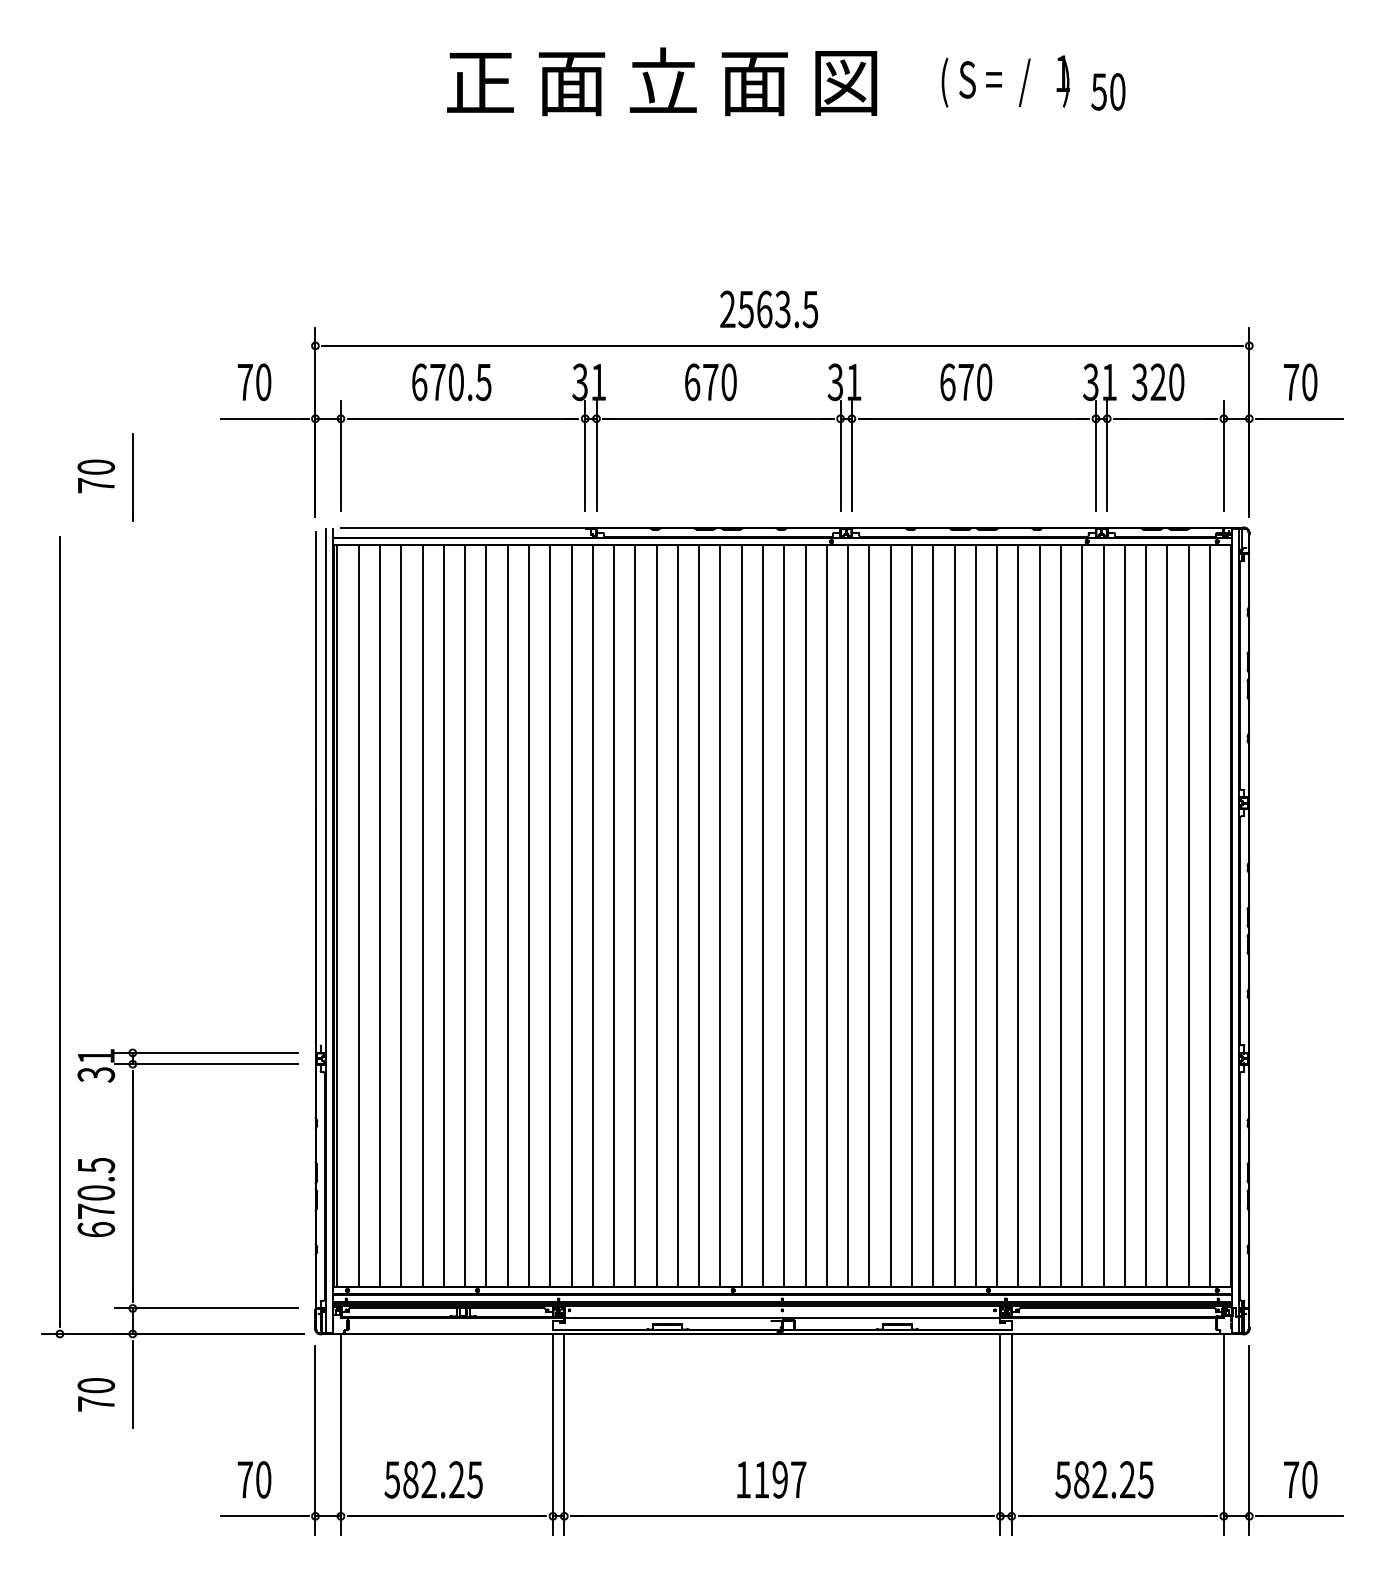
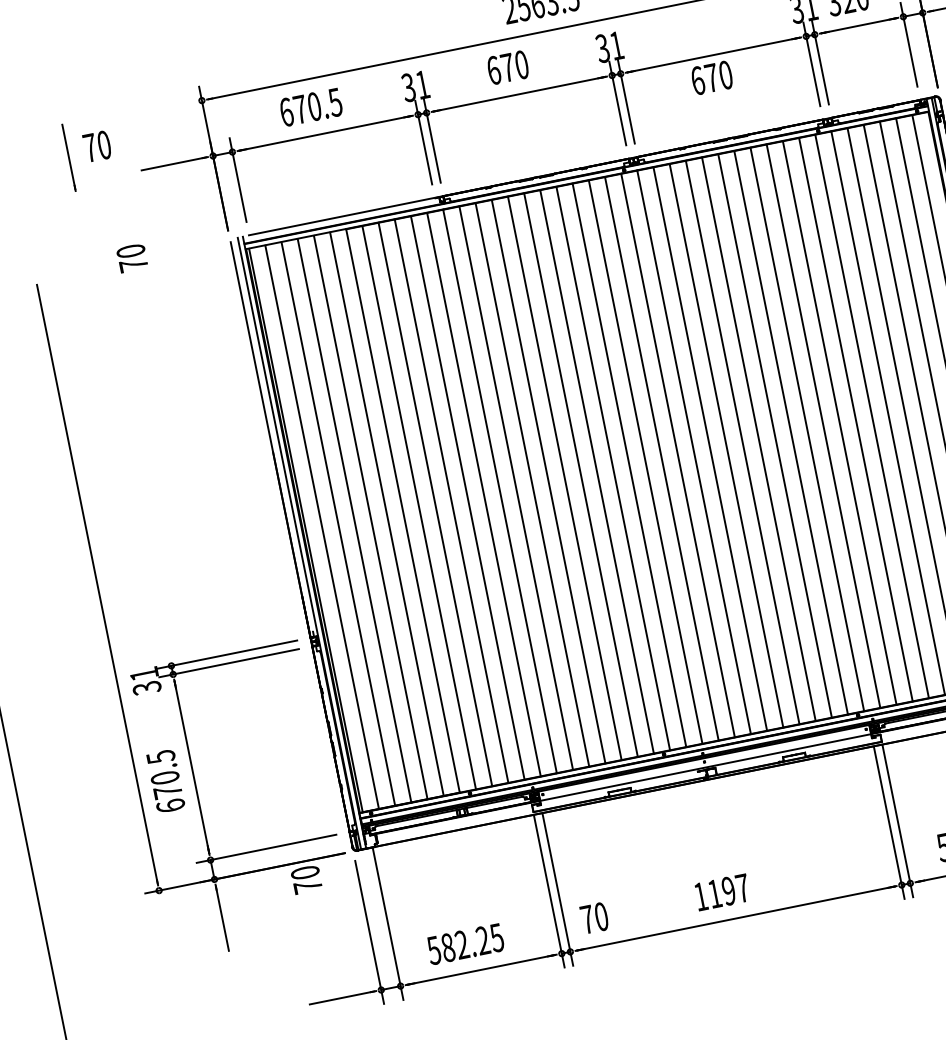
text: (254, 382) -> (97, 146), moved
text: (966, 382) -> (712, 78), moved
text: (96, 476) -> (132, 258), moved
line: (132, 477) -> (68, 157), moved
text: (96, 1394) -> (306, 879), moved
text: (254, 1479) -> (594, 917), moved

